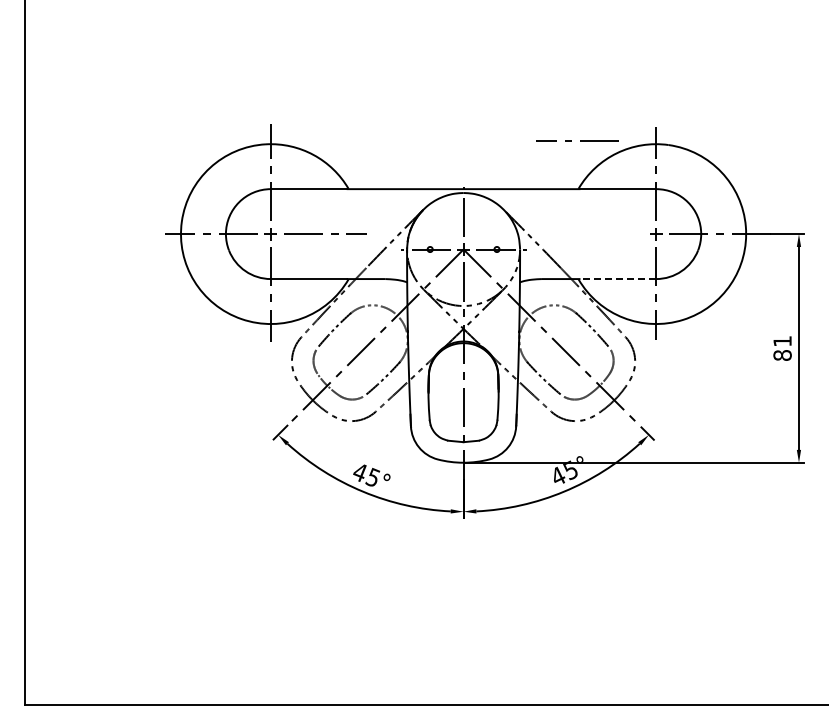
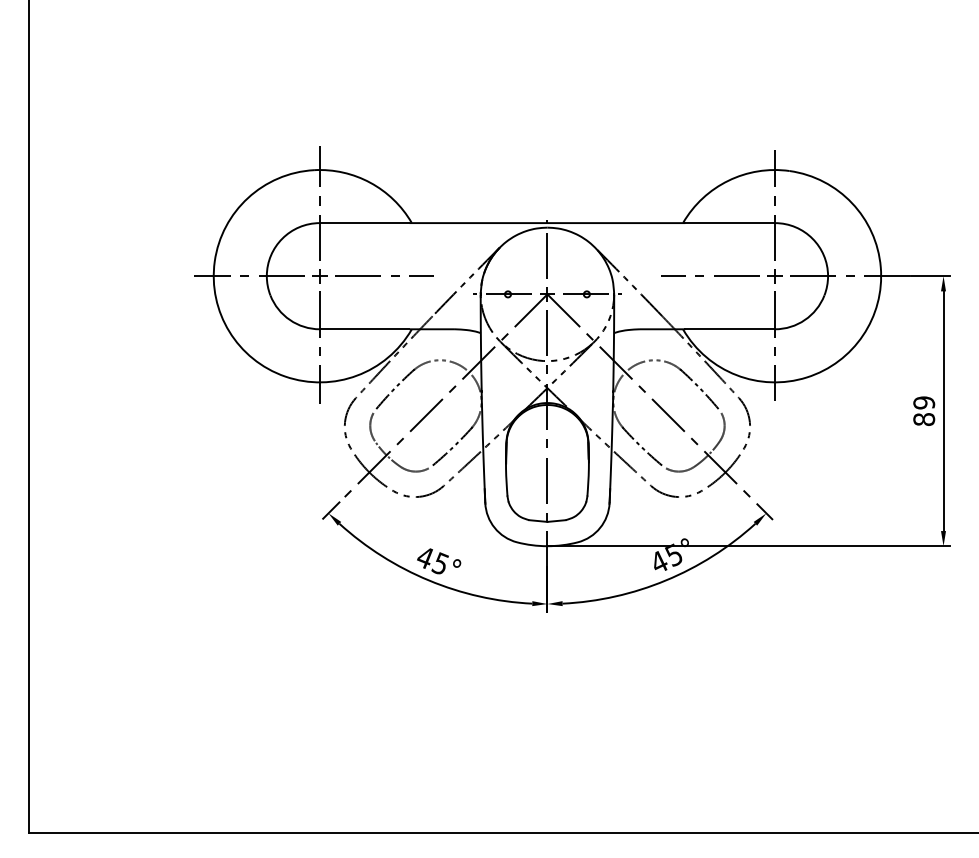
line: (580, 140) -> (713, 275), moved
line: (618, 279) -> (730, 329), dashed -> solid
text: (782, 340) -> (924, 401), 81 -> 89

